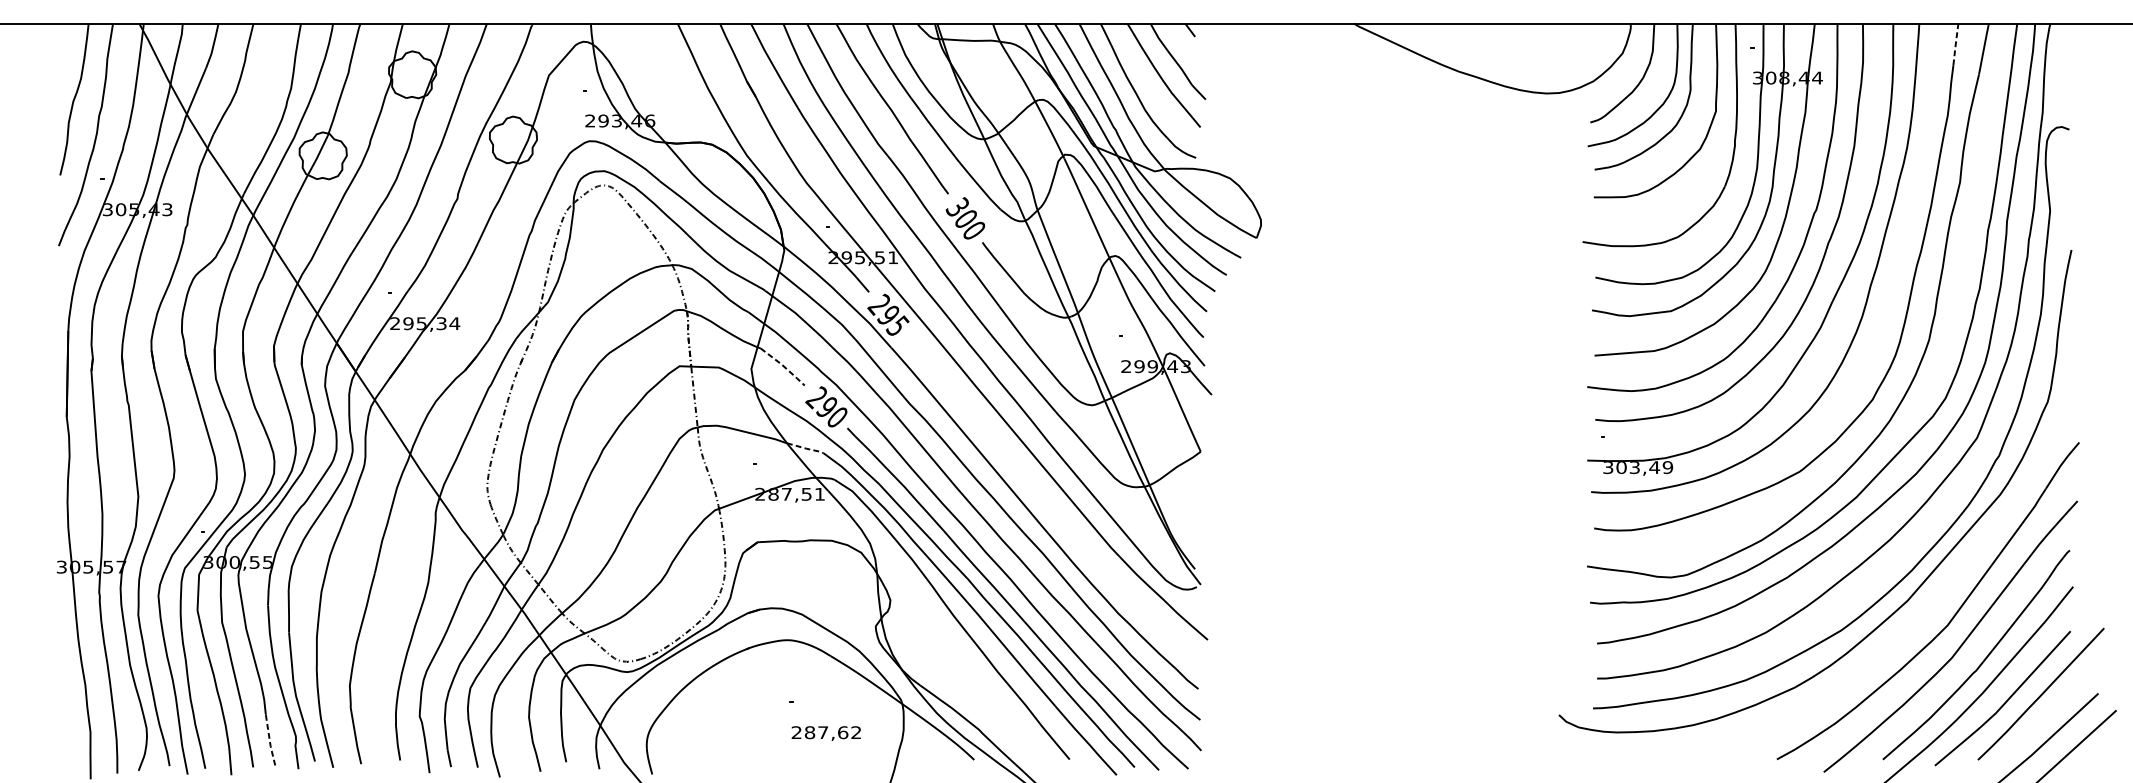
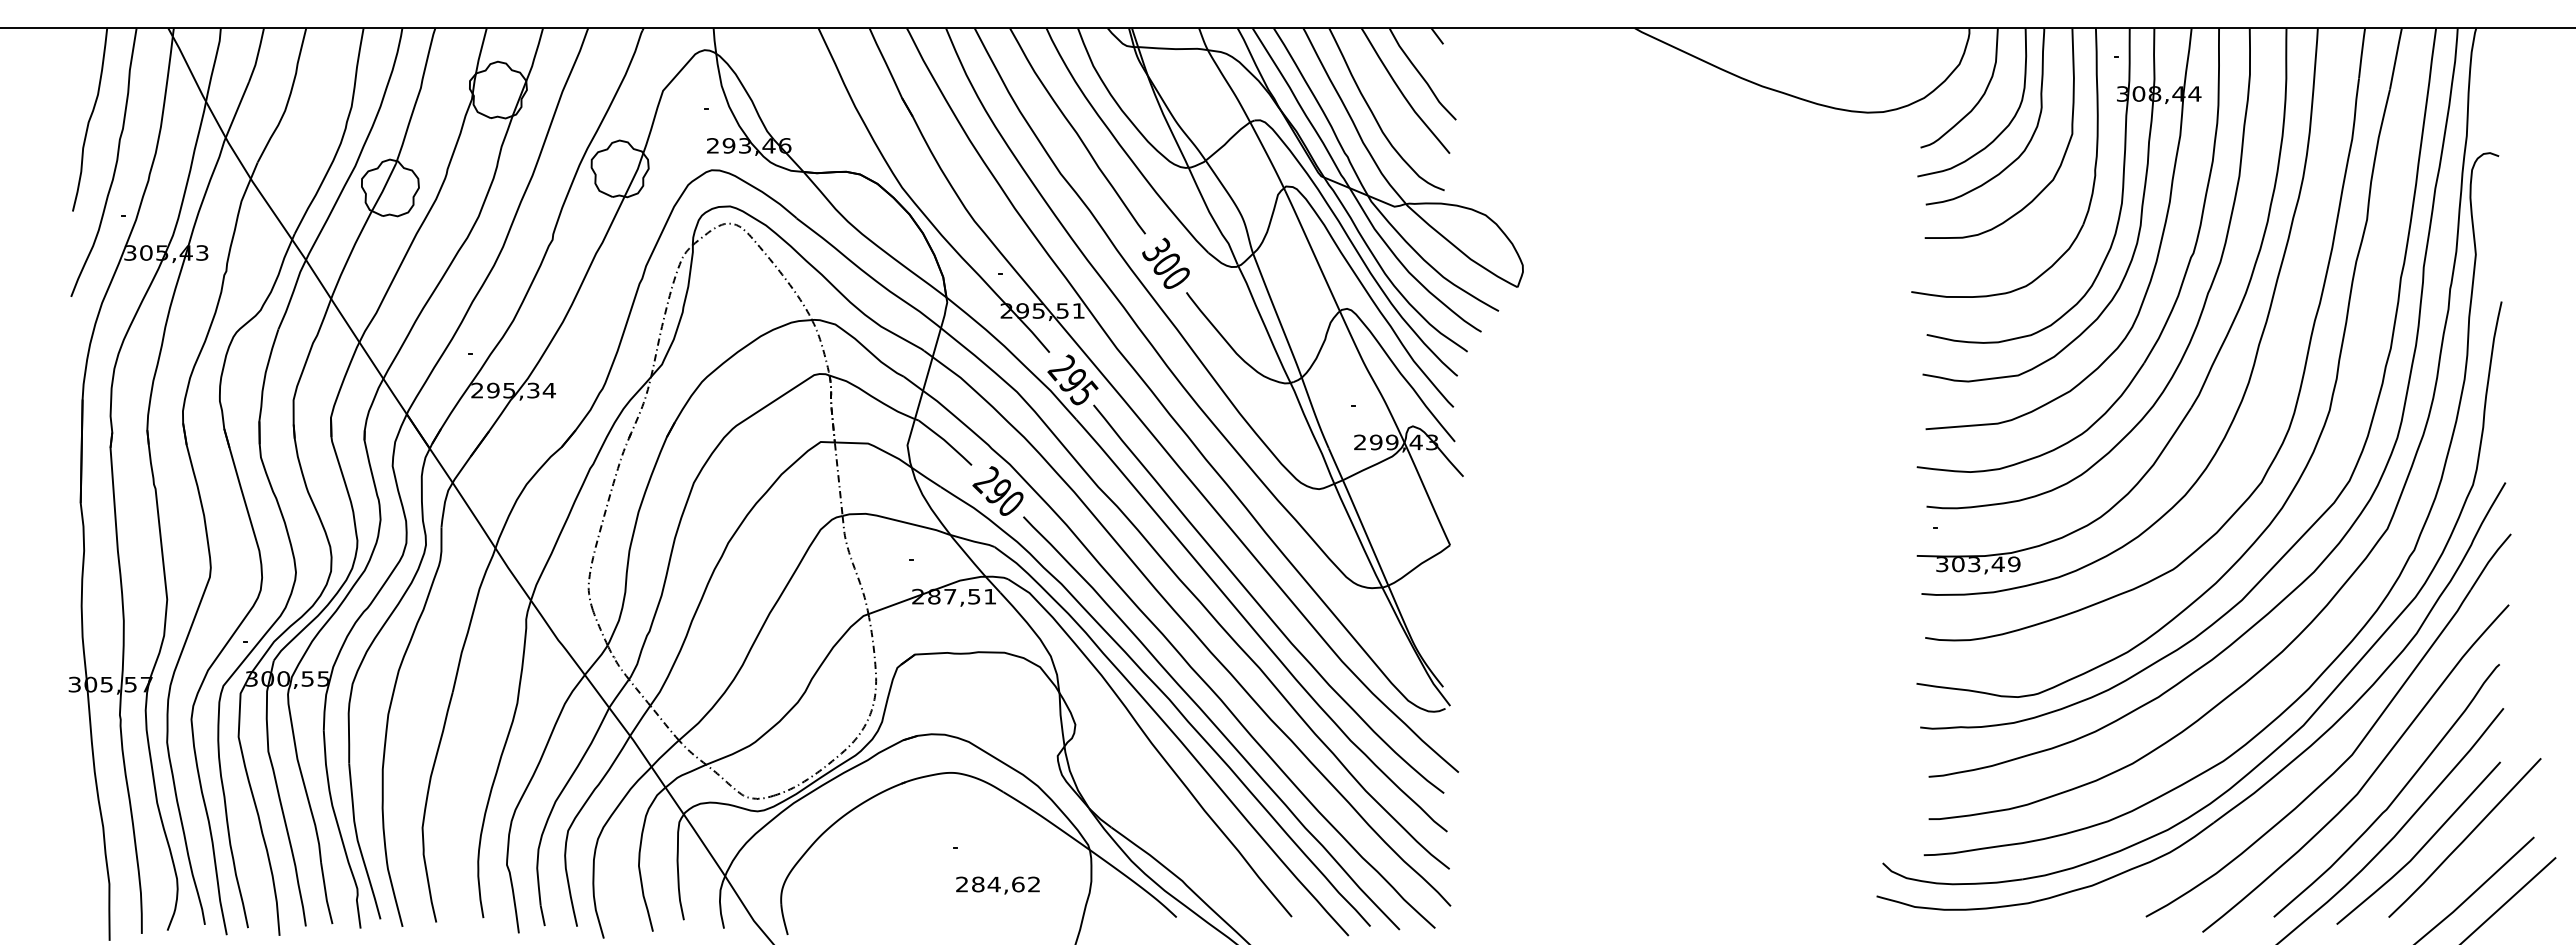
line: (1955, 43) -> (2361, 52), dashed -> solid
line: (783, 366) -> (946, 442), dashed -> solid
line: (806, 448) -> (974, 541), dashed -> solid
curve: (1042, 499) -> (1259, 603), added
part: (1872, 650) -> (2261, 785), added
text: (822, 732) -> (993, 884), 287,62 -> 284,62
line: (269, 740) -> (325, 893), dashed -> solid

